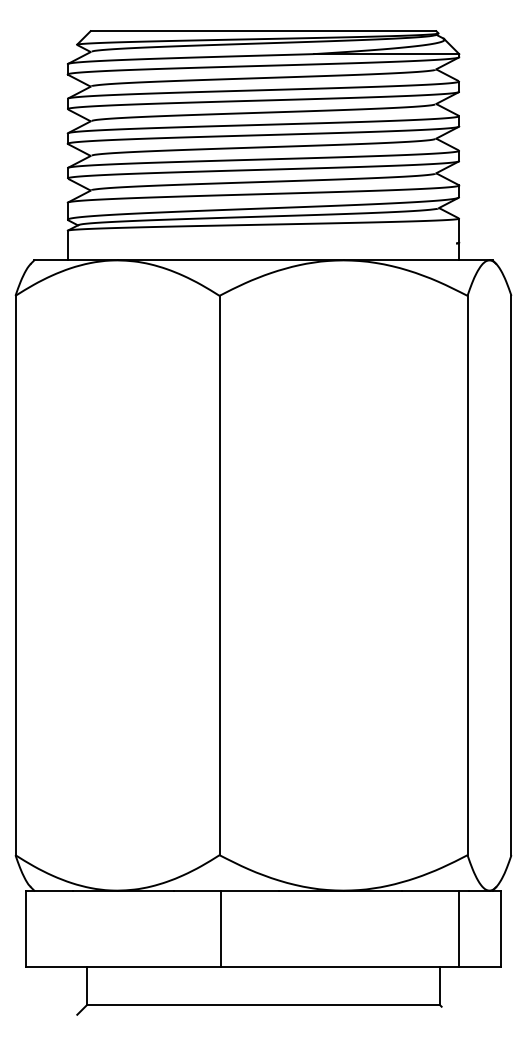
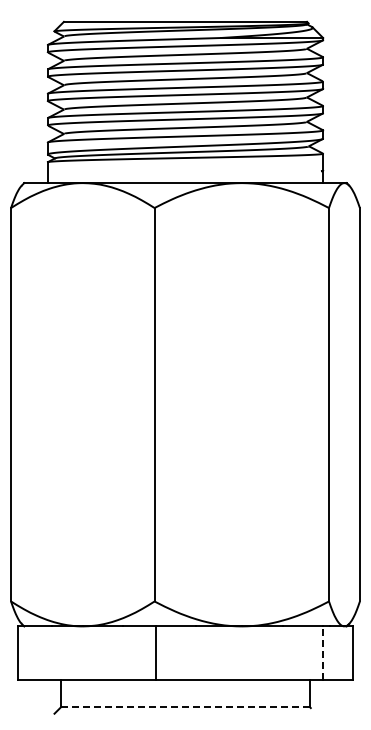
line: (459, 929) -> (323, 653), solid -> dashed
line: (263, 1005) -> (185, 707), solid -> dashed

